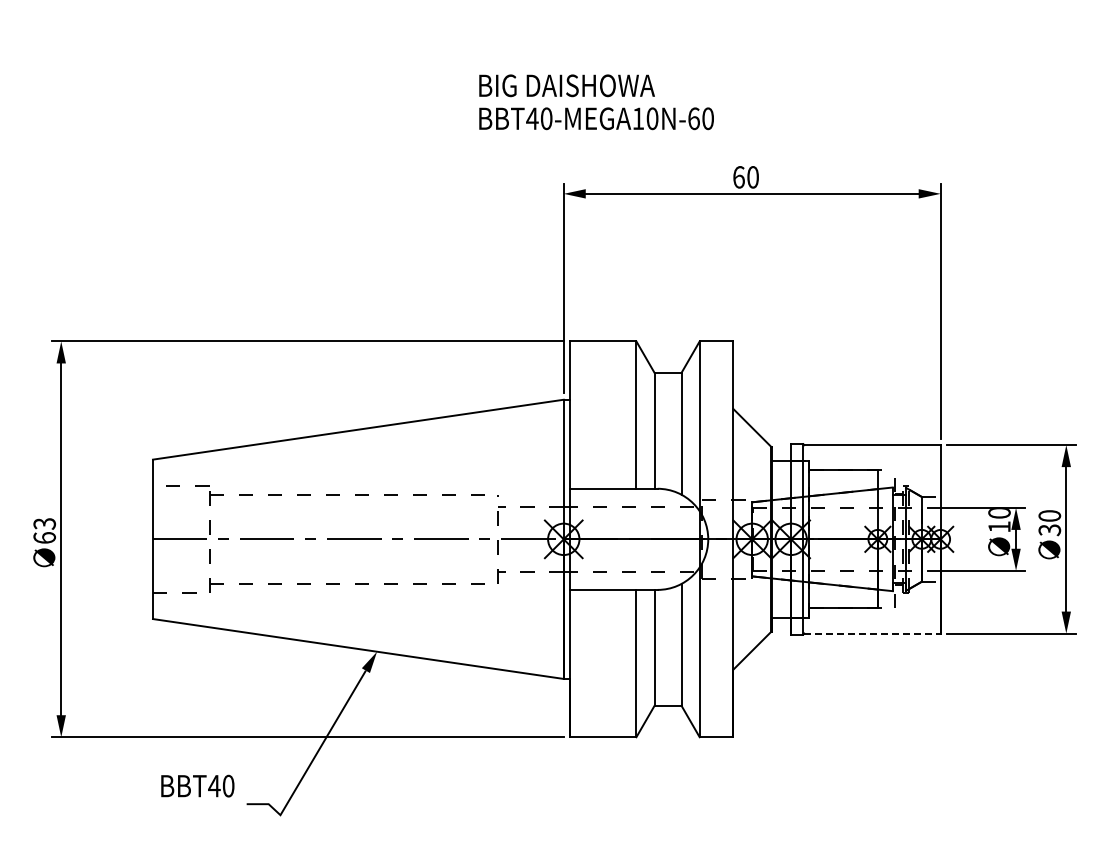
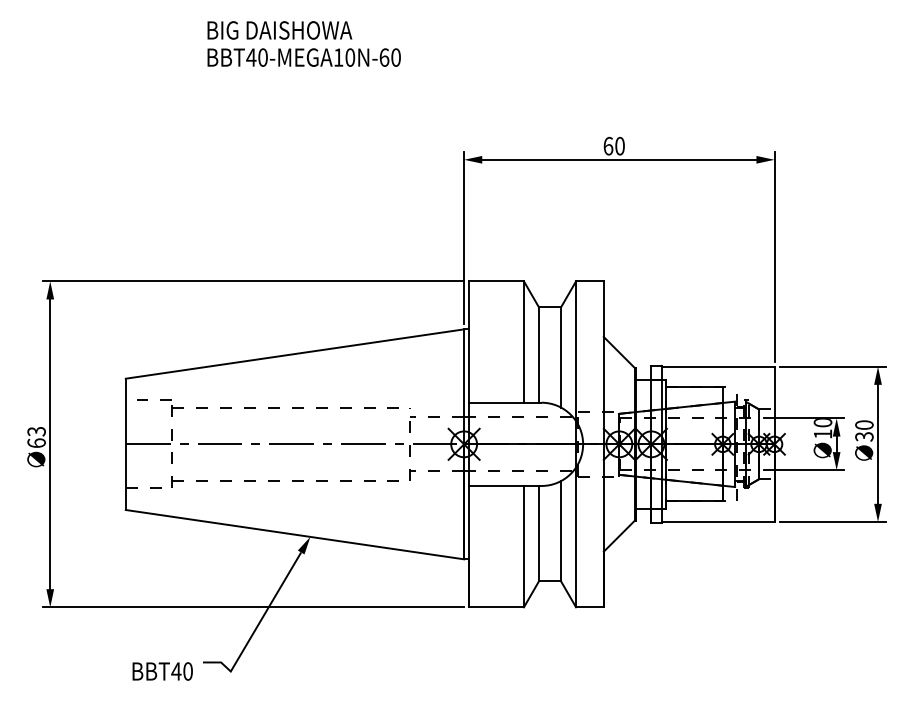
text: (596, 102) -> (304, 44), moved
line: (873, 633) -> (719, 521), dashed -> solid
text: (197, 785) -> (162, 670), moved

